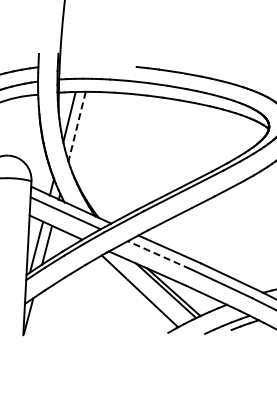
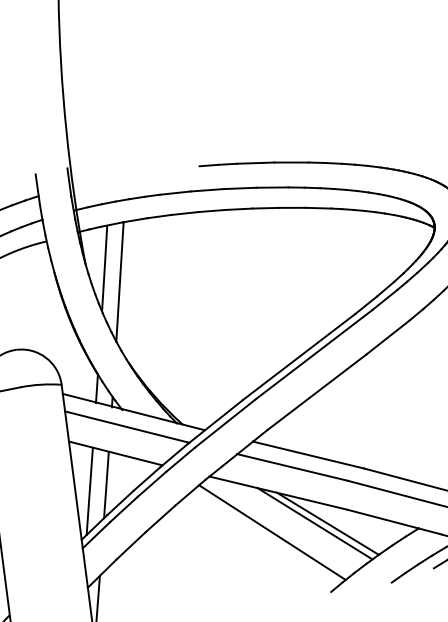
line: (77, 126) -> (120, 281), dashed -> solid
line: (158, 254) -> (291, 466), dashed -> solid

